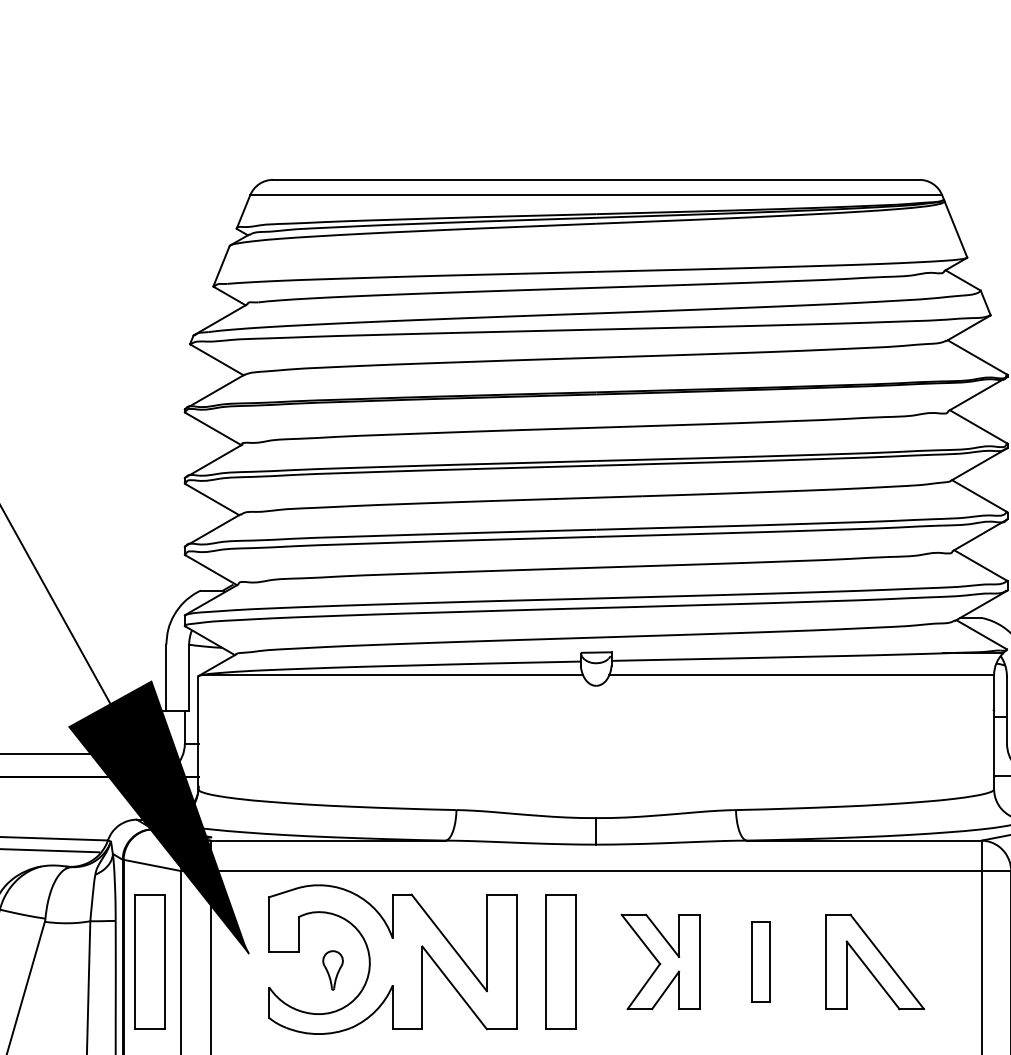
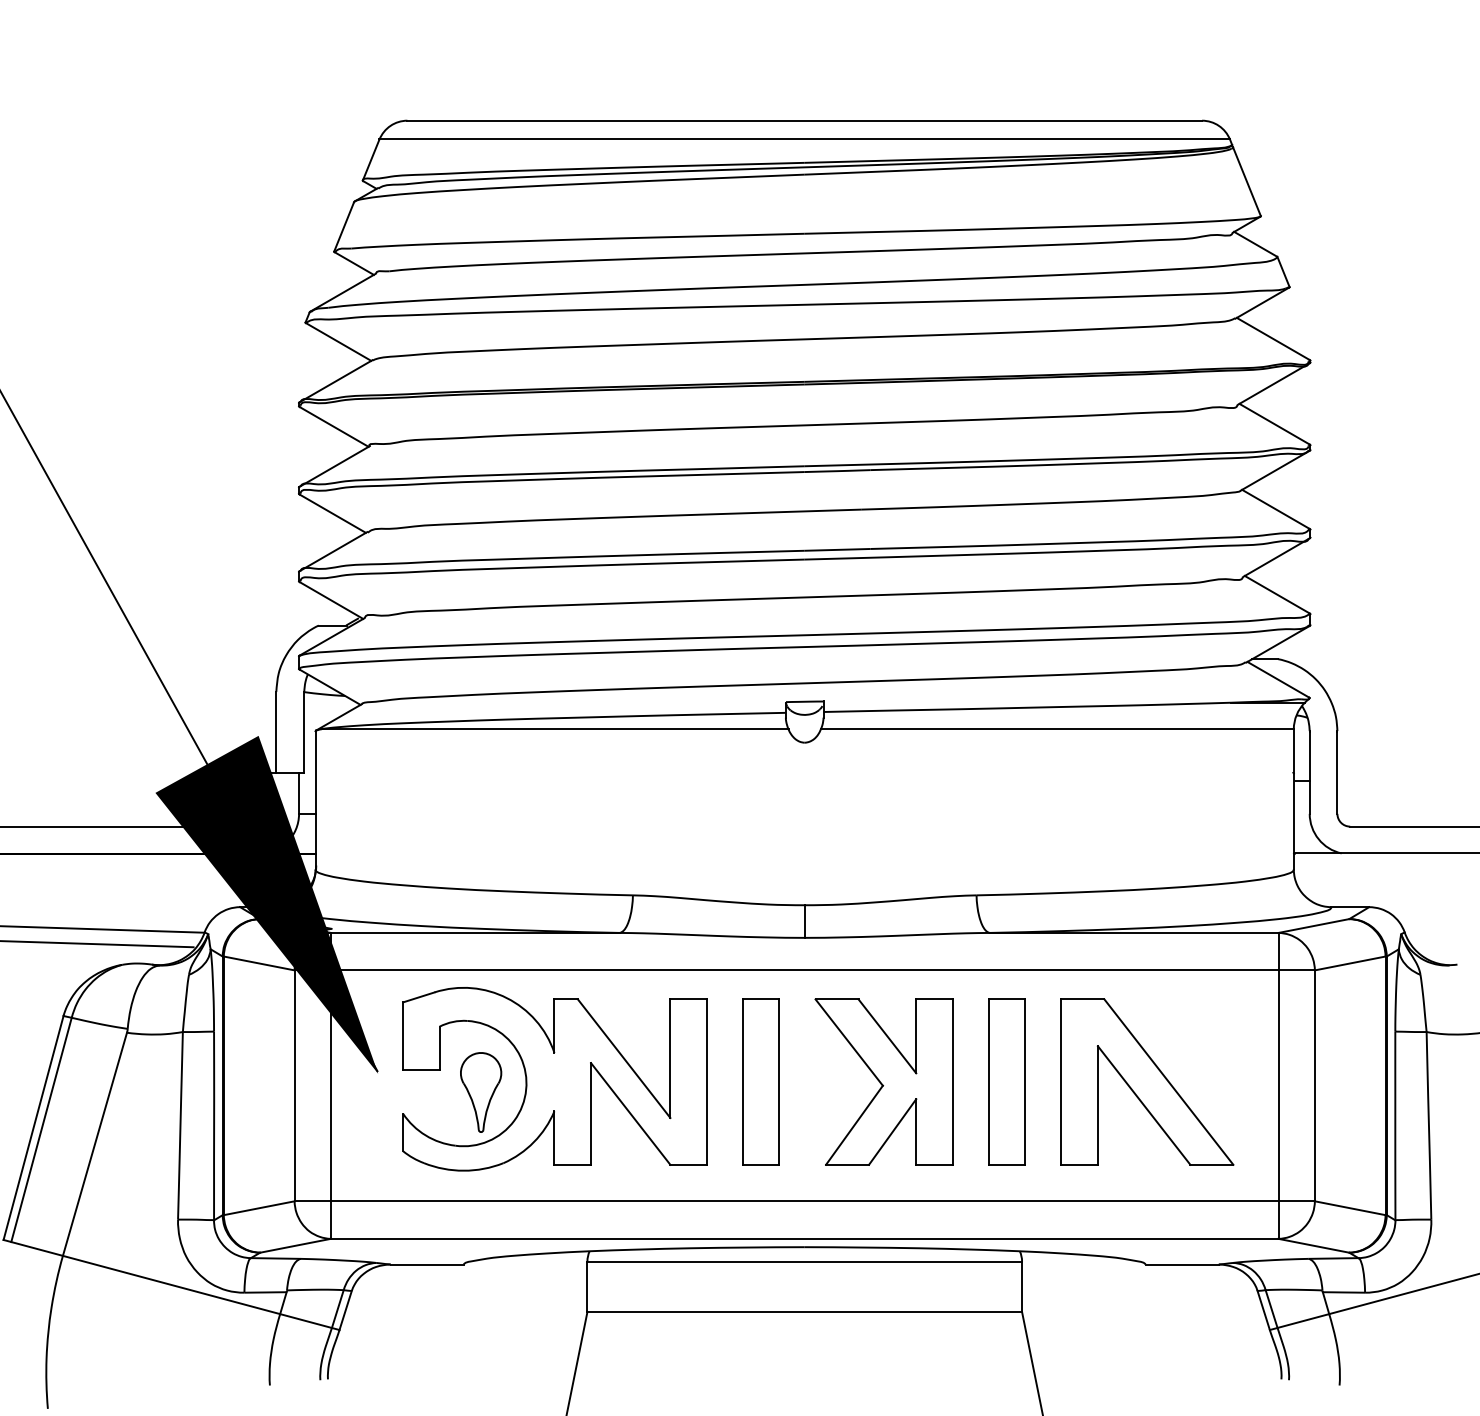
part: (149, 961) -> (255, 1081), removed
part: (660, 961) -> (883, 1081), size x1.43
part: (760, 961) -> (1006, 1081), size x1.67
part: (875, 961) -> (1147, 1081), size x1.43
part: (333, 970) -> (481, 1092), size x1.67

